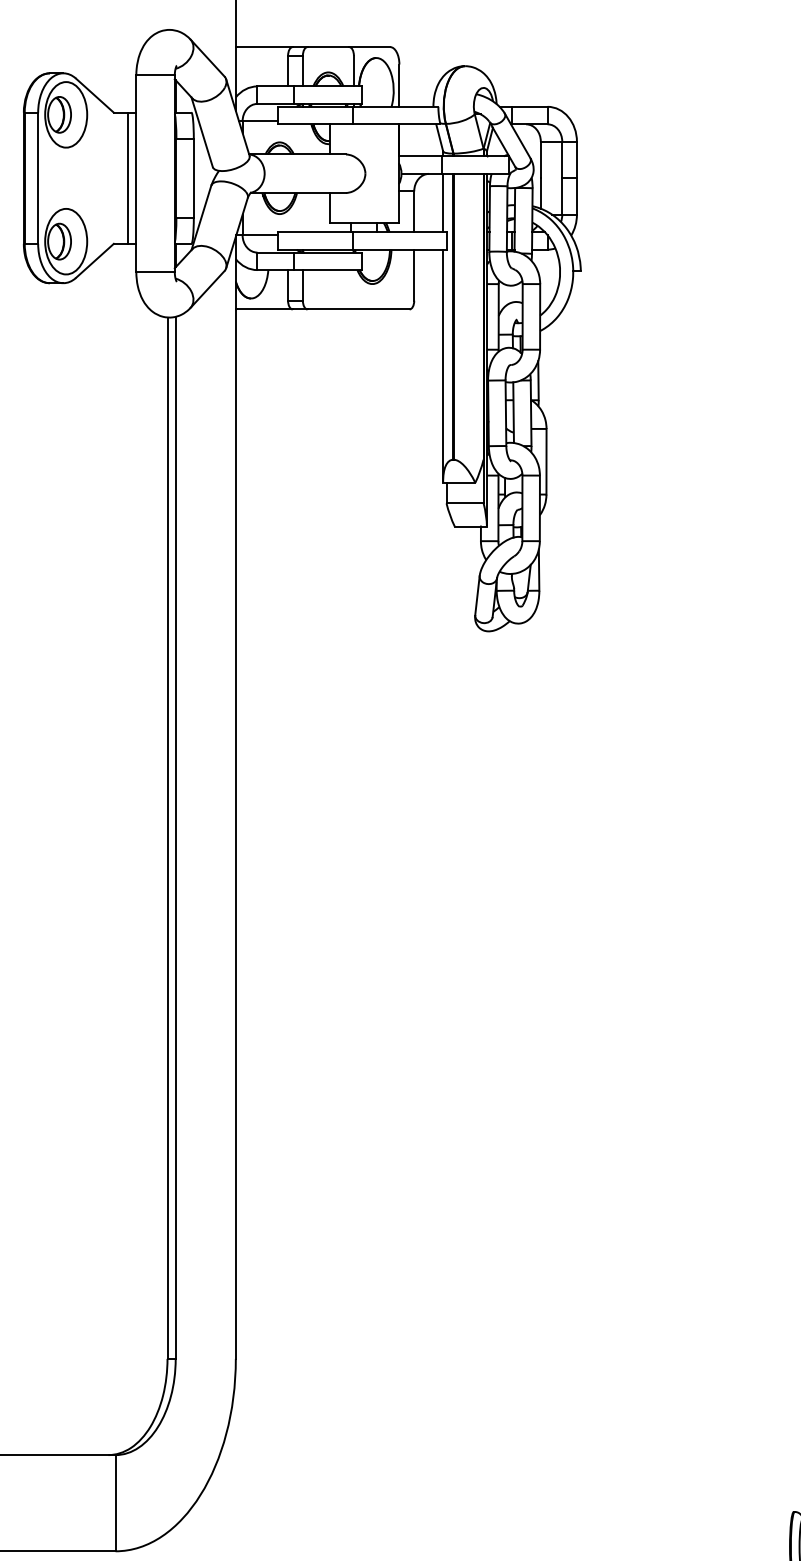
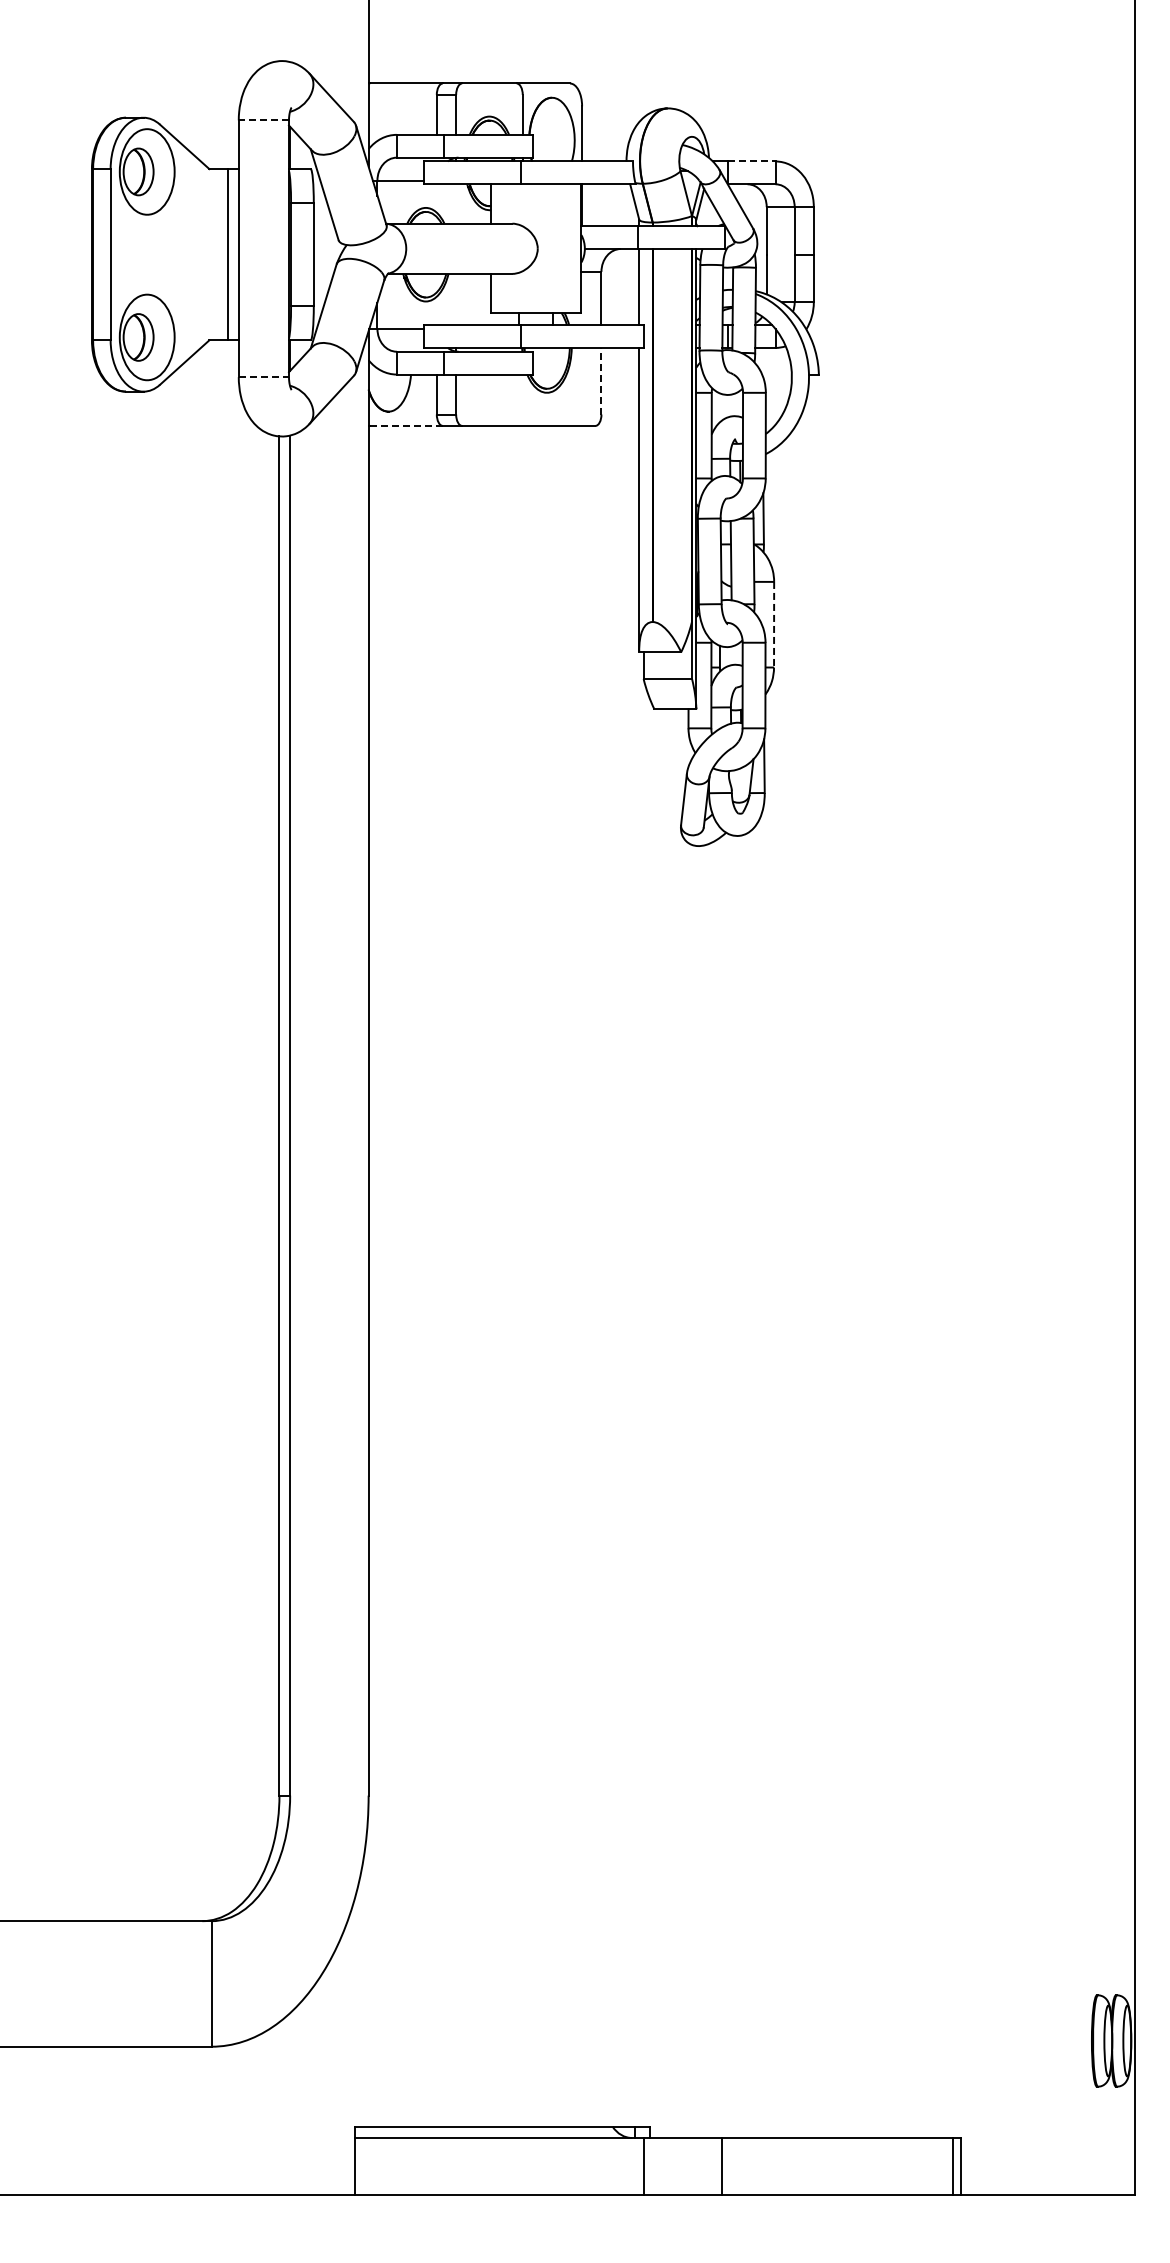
line: (155, 75) -> (263, 120), solid -> dashed
line: (529, 106) -> (752, 161), solid -> dashed
line: (156, 272) -> (264, 377), solid -> dashed
line: (414, 274) -> (601, 380), solid -> dashed
line: (264, 309) -> (406, 425), solid -> dashed
line: (546, 461) -> (774, 624), solid -> dashed

